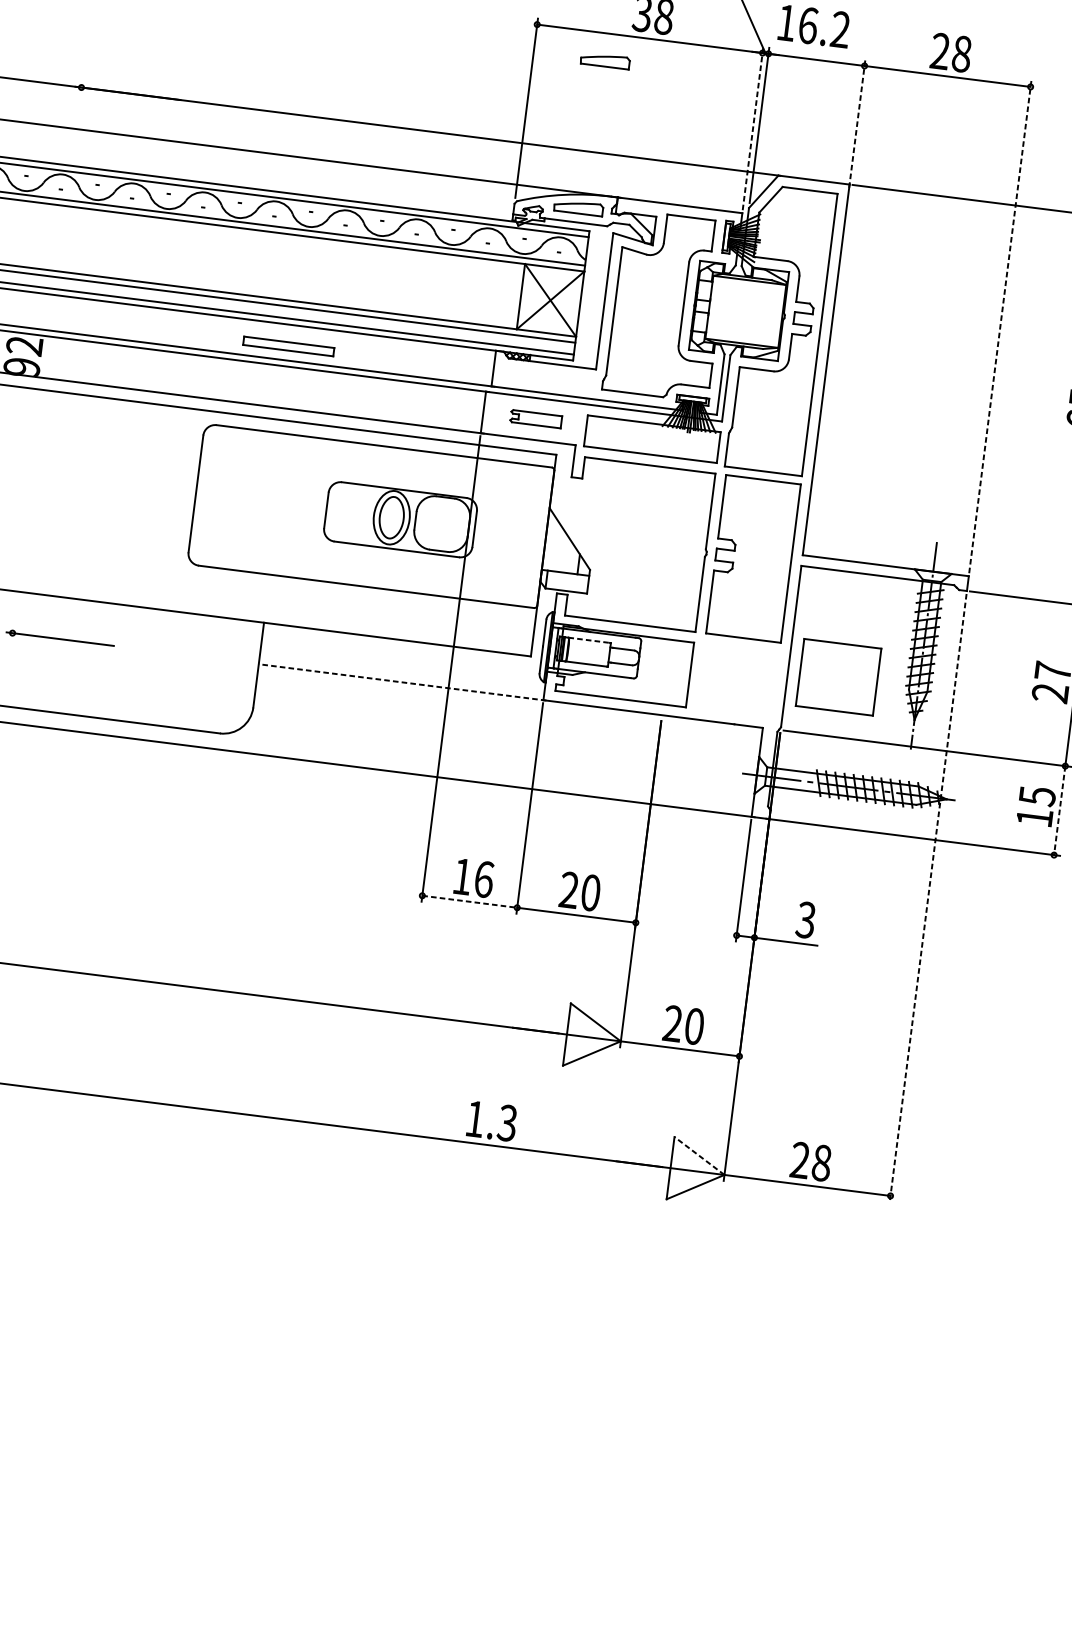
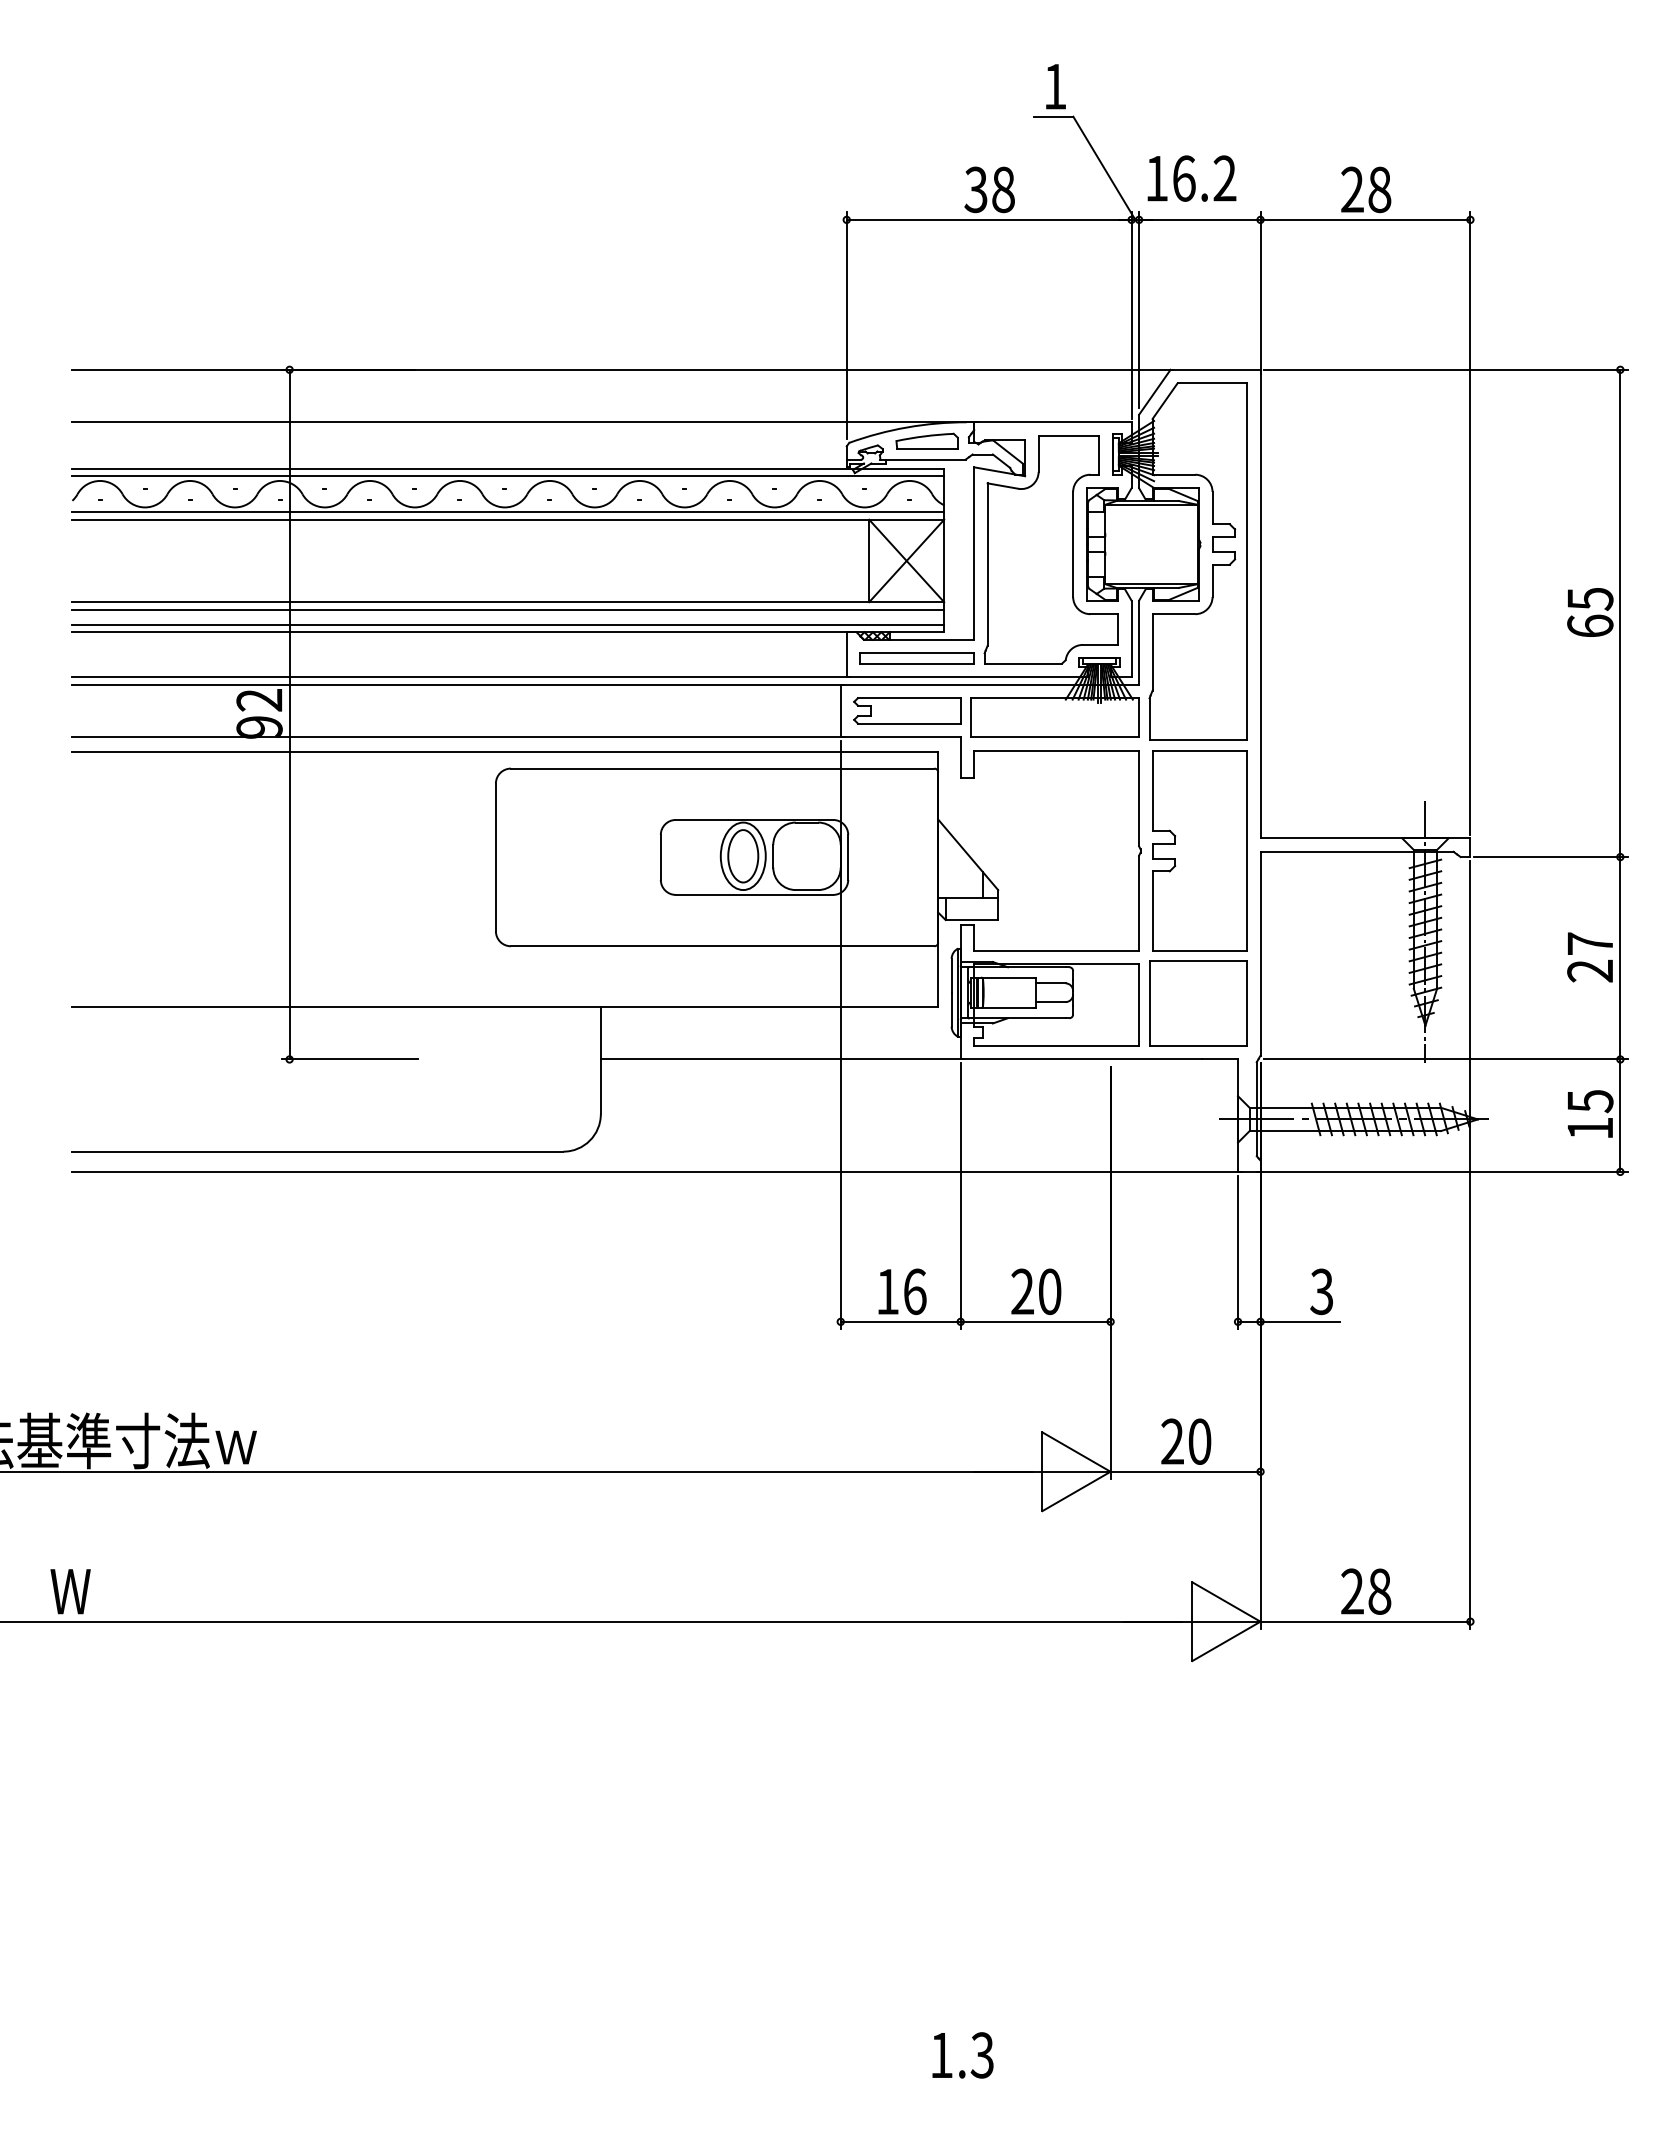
part: (604, 60) -> (936, 253), removed
line: (857, 124) -> (1260, 293), dashed -> solid
line: (753, 127) -> (1131, 314), dashed -> solid
line: (1000, 326) -> (1470, 522), dashed -> solid
part: (288, 346) -> (916, 658), moved
line: (46, 360) -> (289, 714), added
part: (536, 418) -> (907, 710), size x1.67
line: (589, 640) -> (1008, 977), dashed -> solid
part: (838, 677) -> (1198, 1003), moved
line: (402, 682) -> (782, 1059), dashed -> solid
line: (1059, 811) -> (1620, 1116), dashed -> solid
line: (928, 898) -> (1470, 1245), dashed -> solid
line: (469, 901) -> (900, 1321), dashed -> solid
text: (491, 1121) -> (962, 2055), moved
line: (699, 1155) -> (1226, 1601), dashed -> solid

